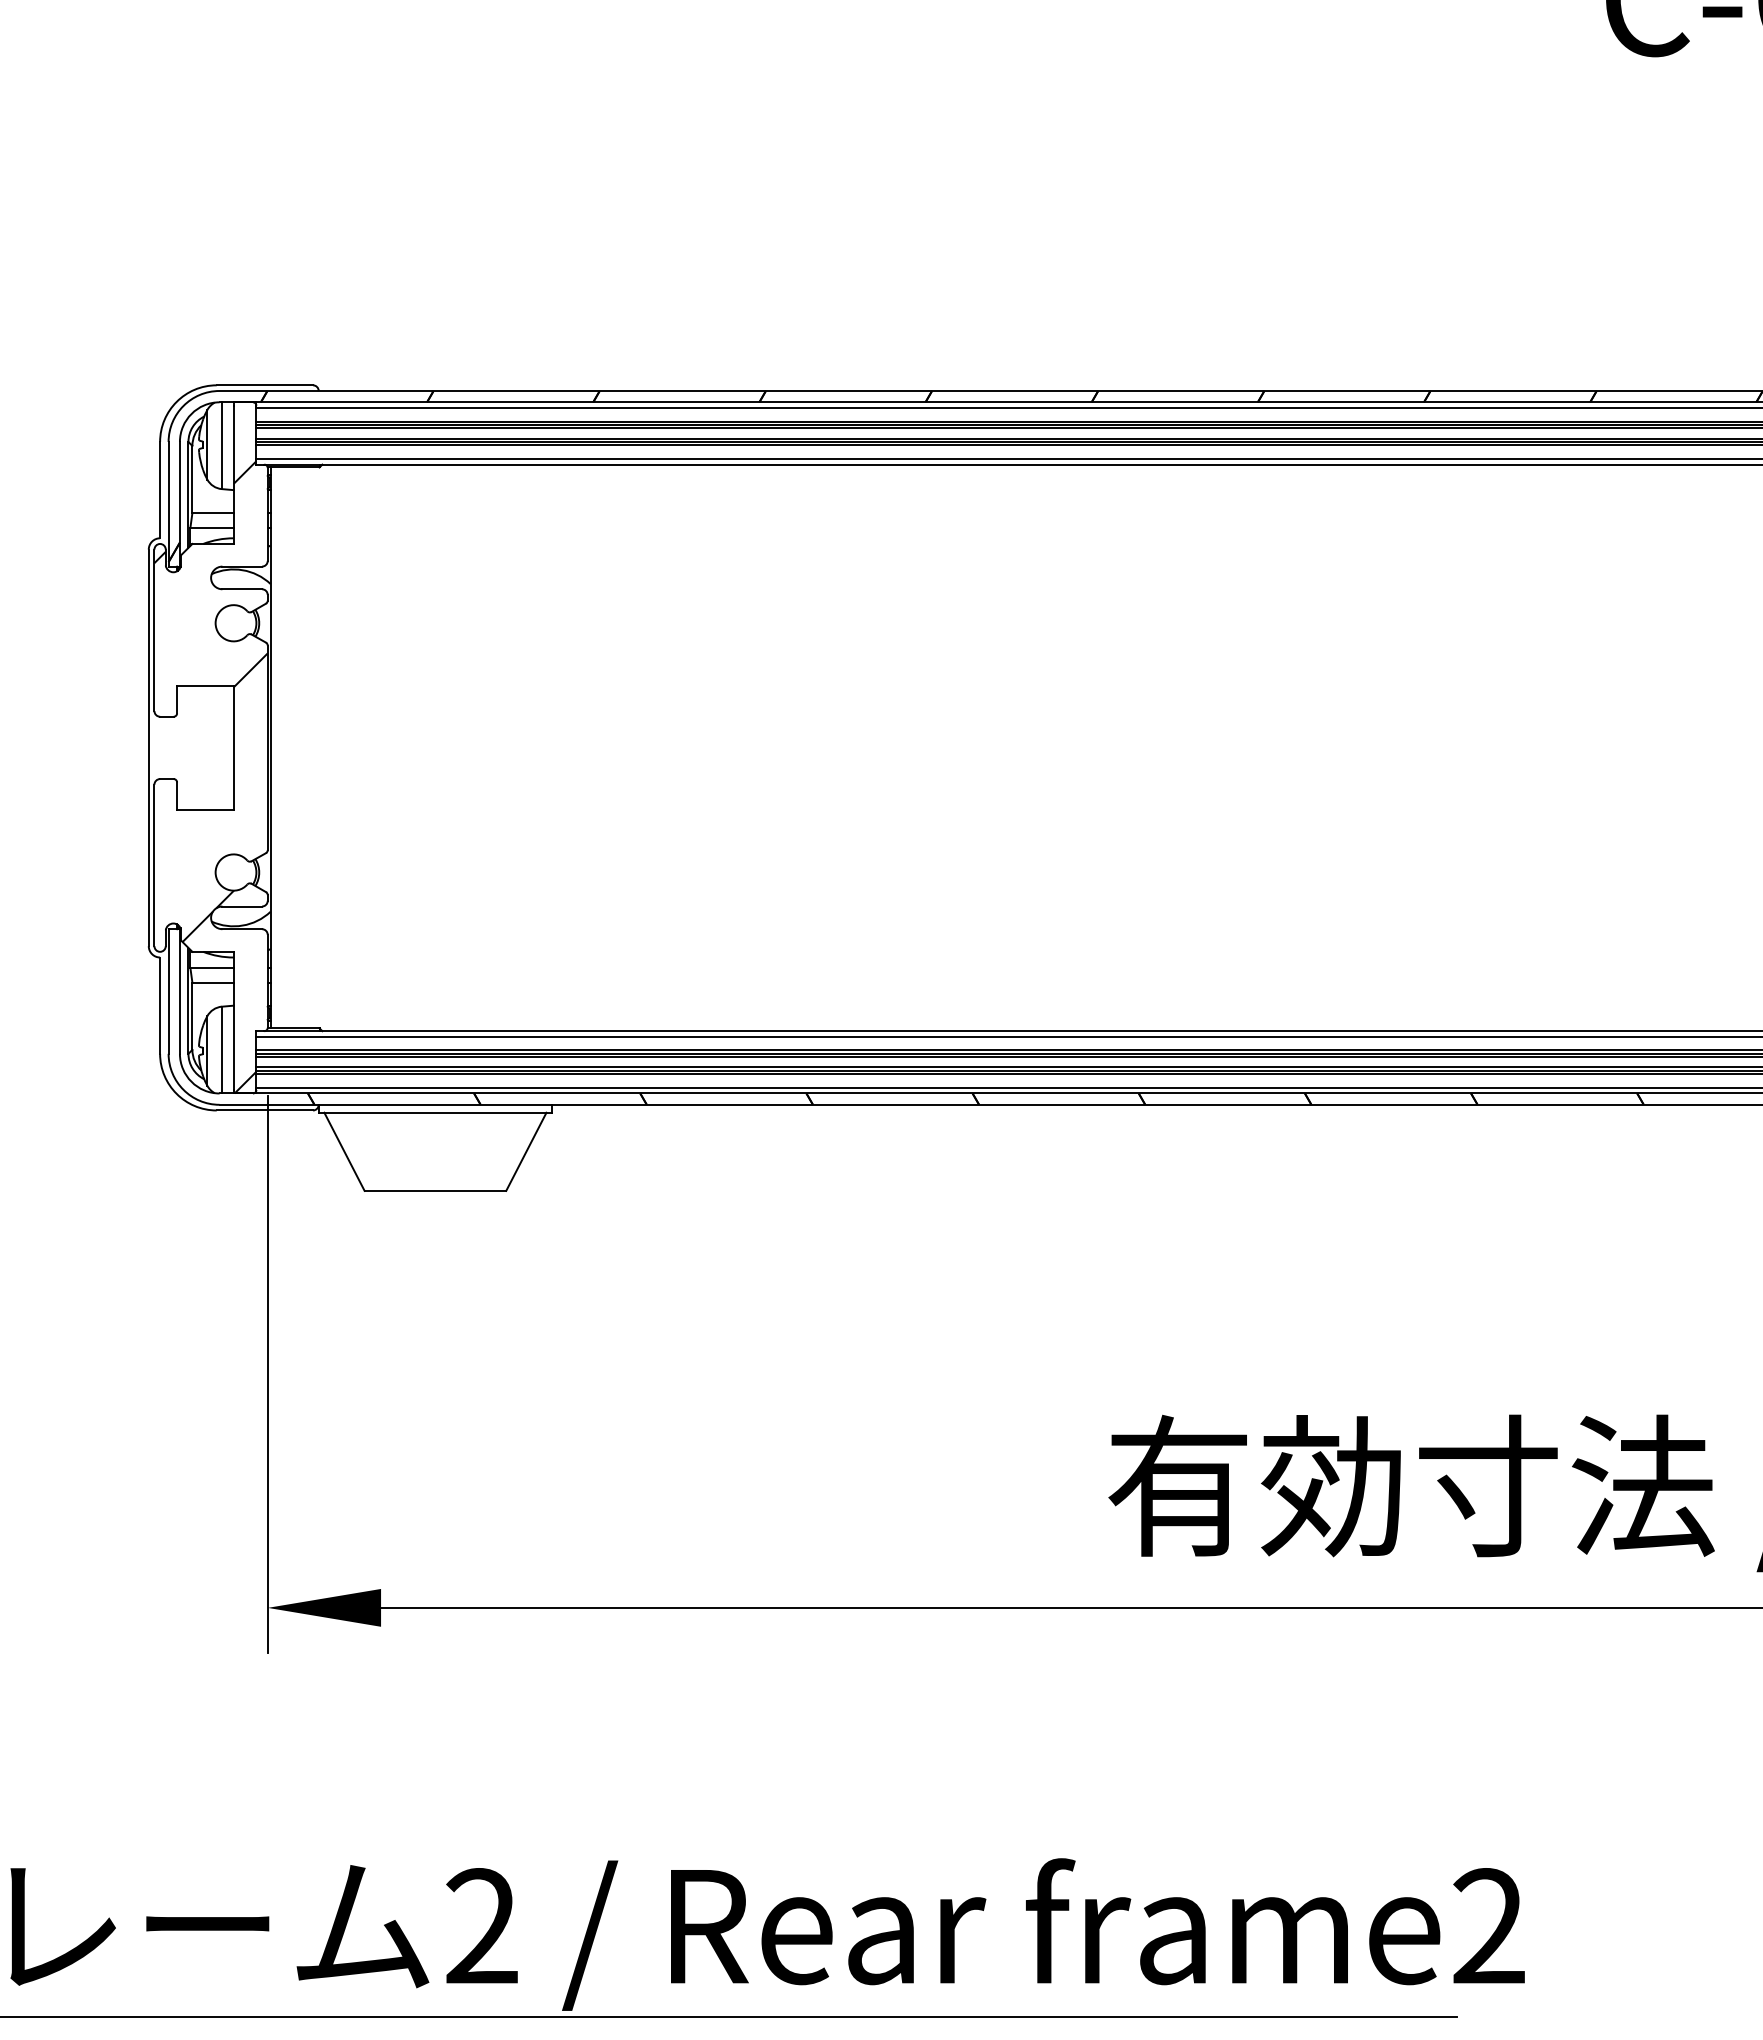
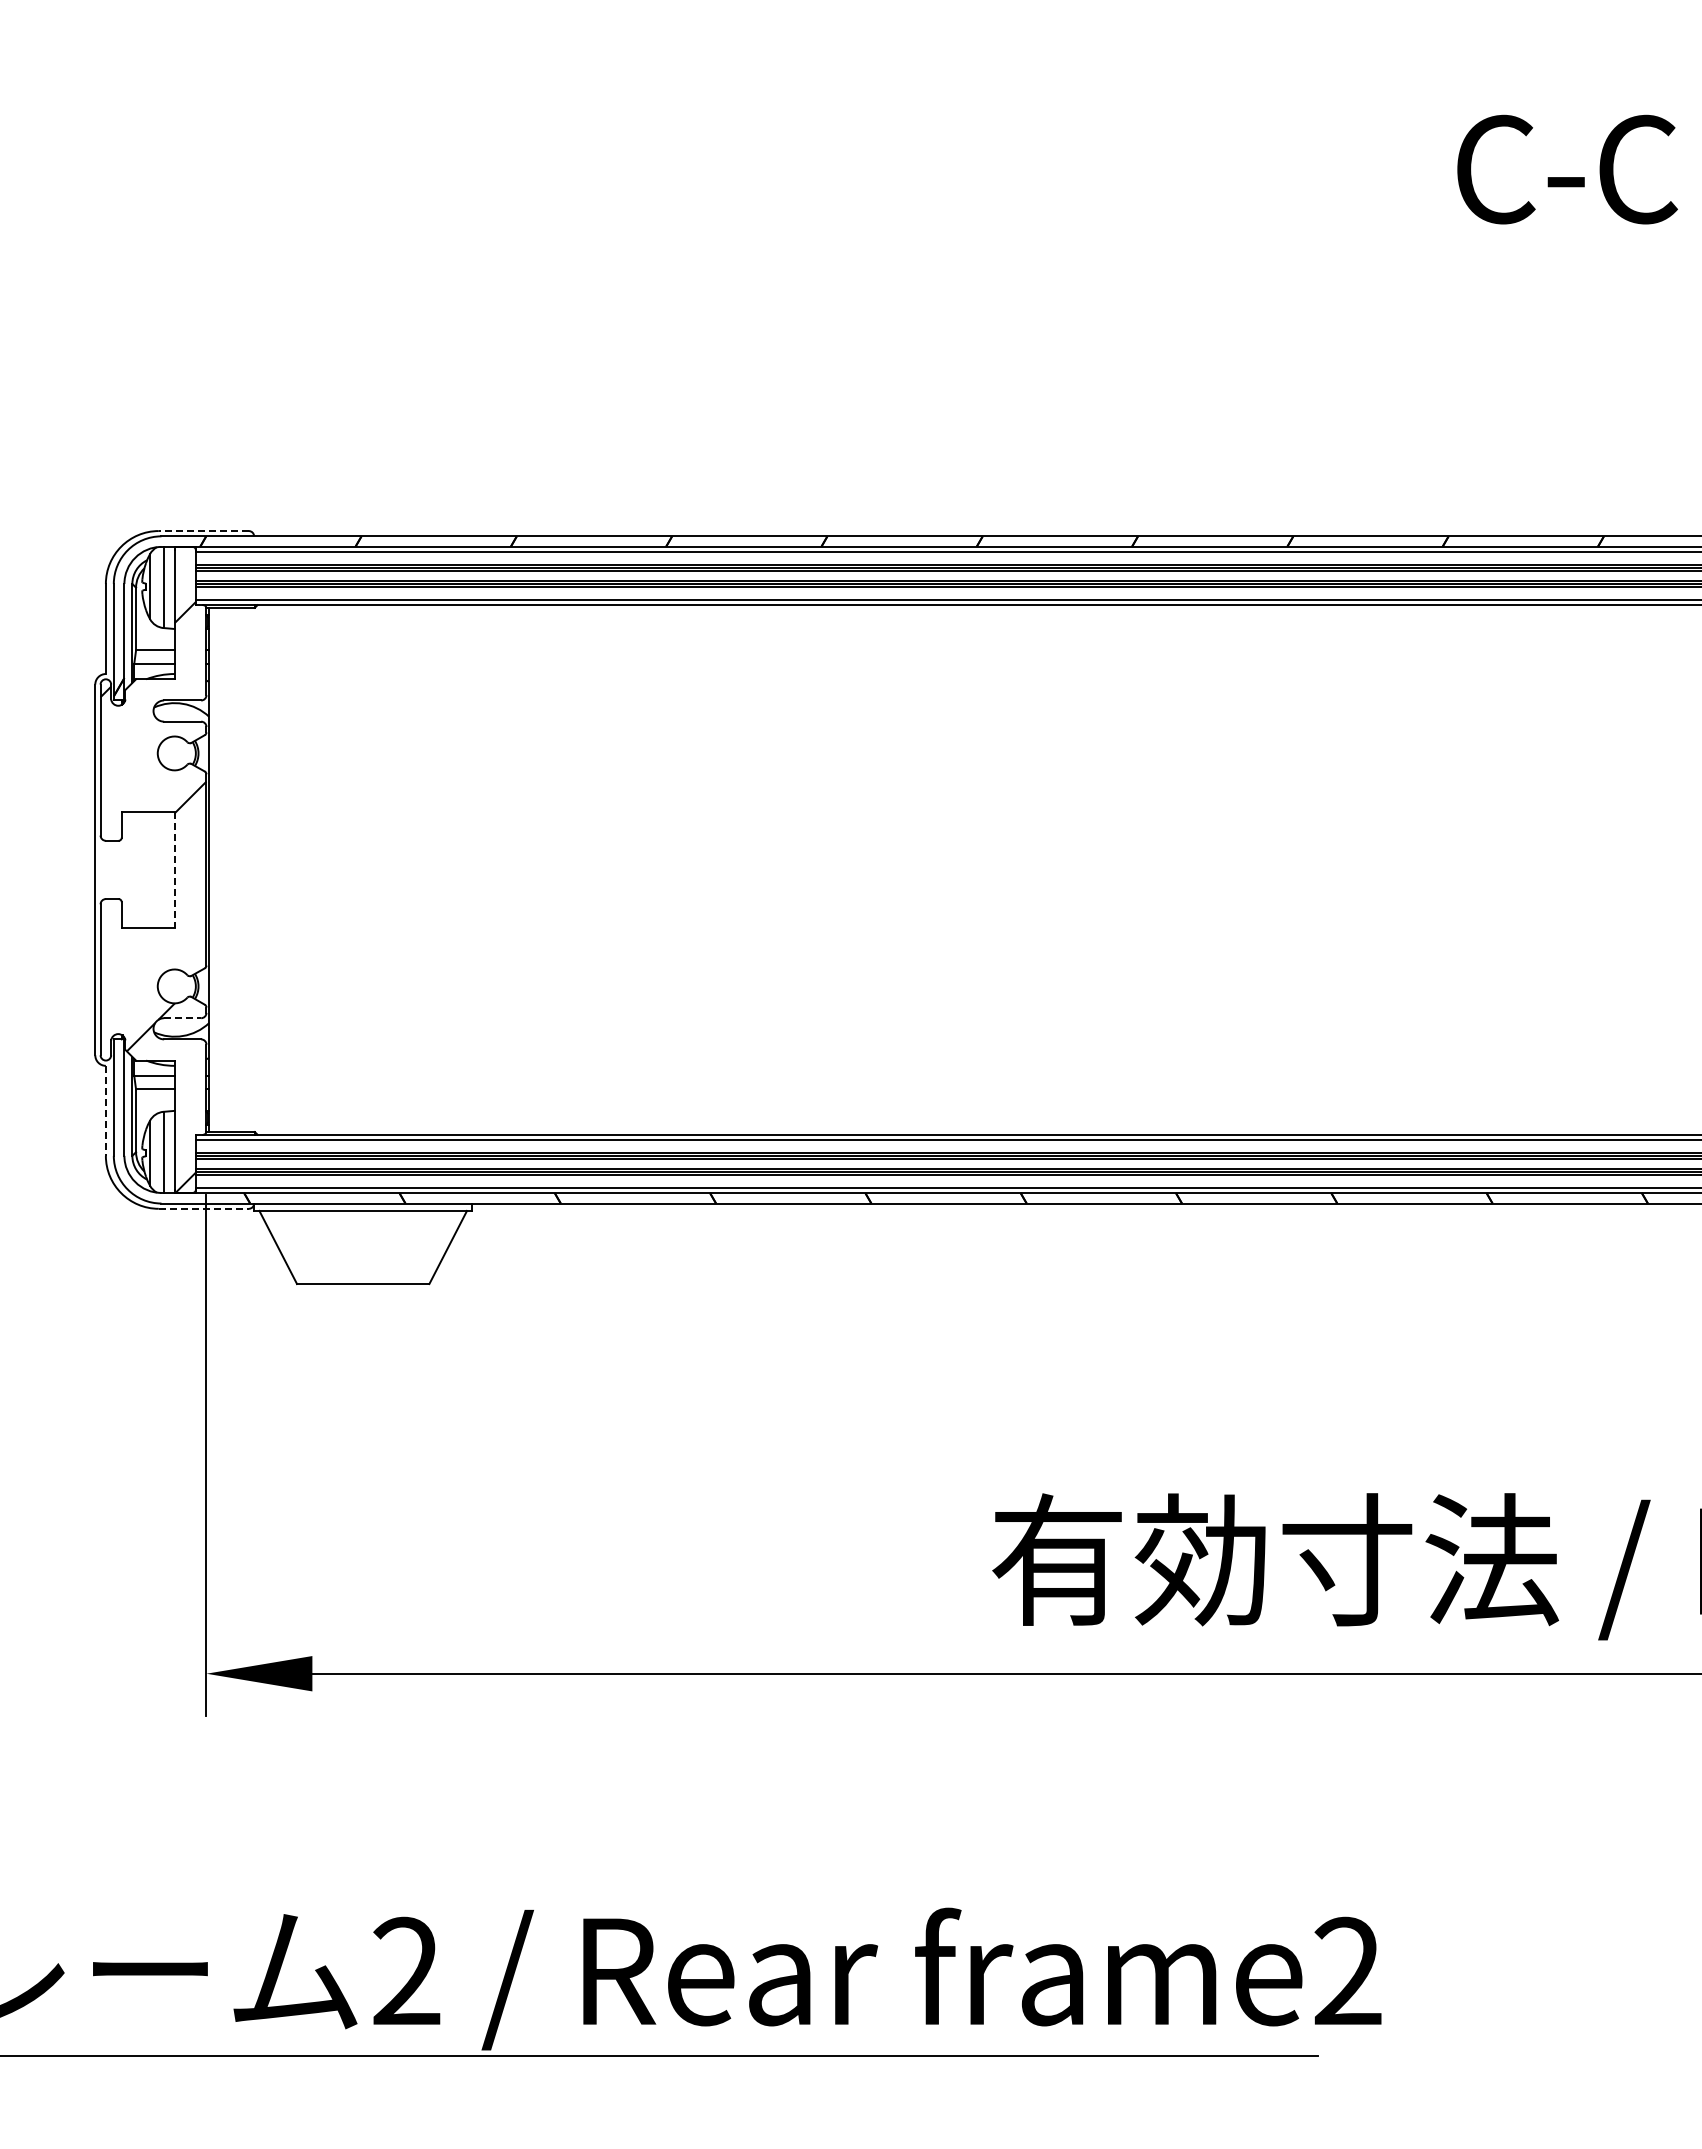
line: (264, 385) -> (203, 531), solid -> dashed
line: (233, 748) -> (174, 870), solid -> dashed
line: (242, 906) -> (182, 1018), solid -> dashed
line: (159, 1006) -> (105, 1111), solid -> dashed
line: (265, 1110) -> (204, 1208), solid -> dashed

